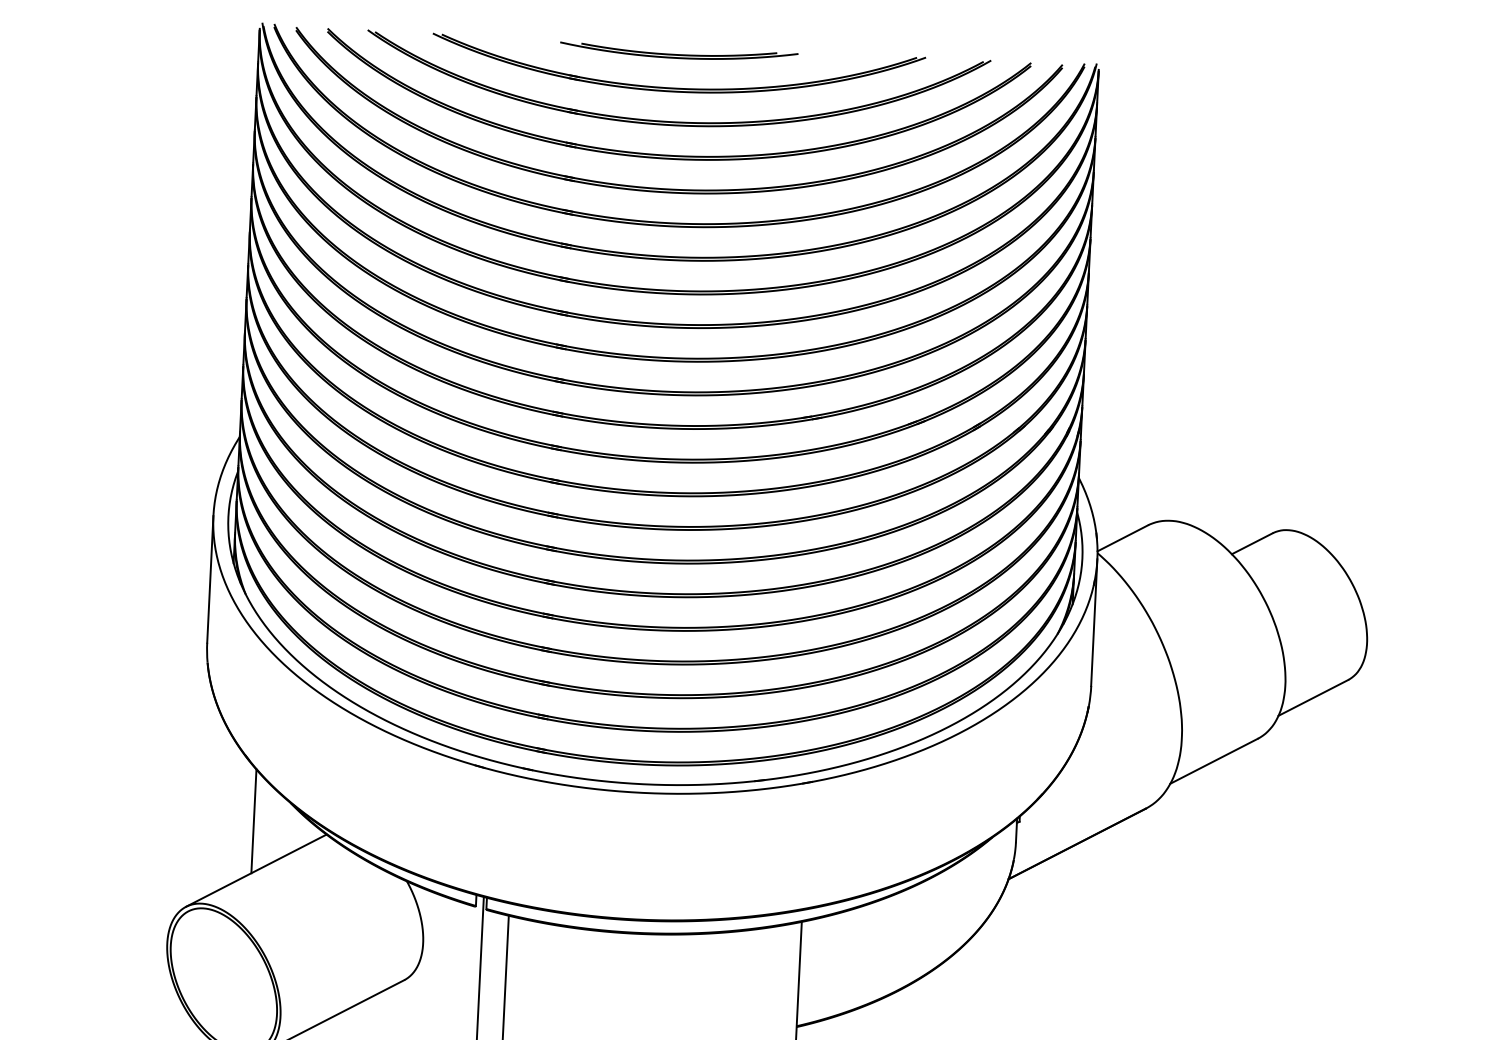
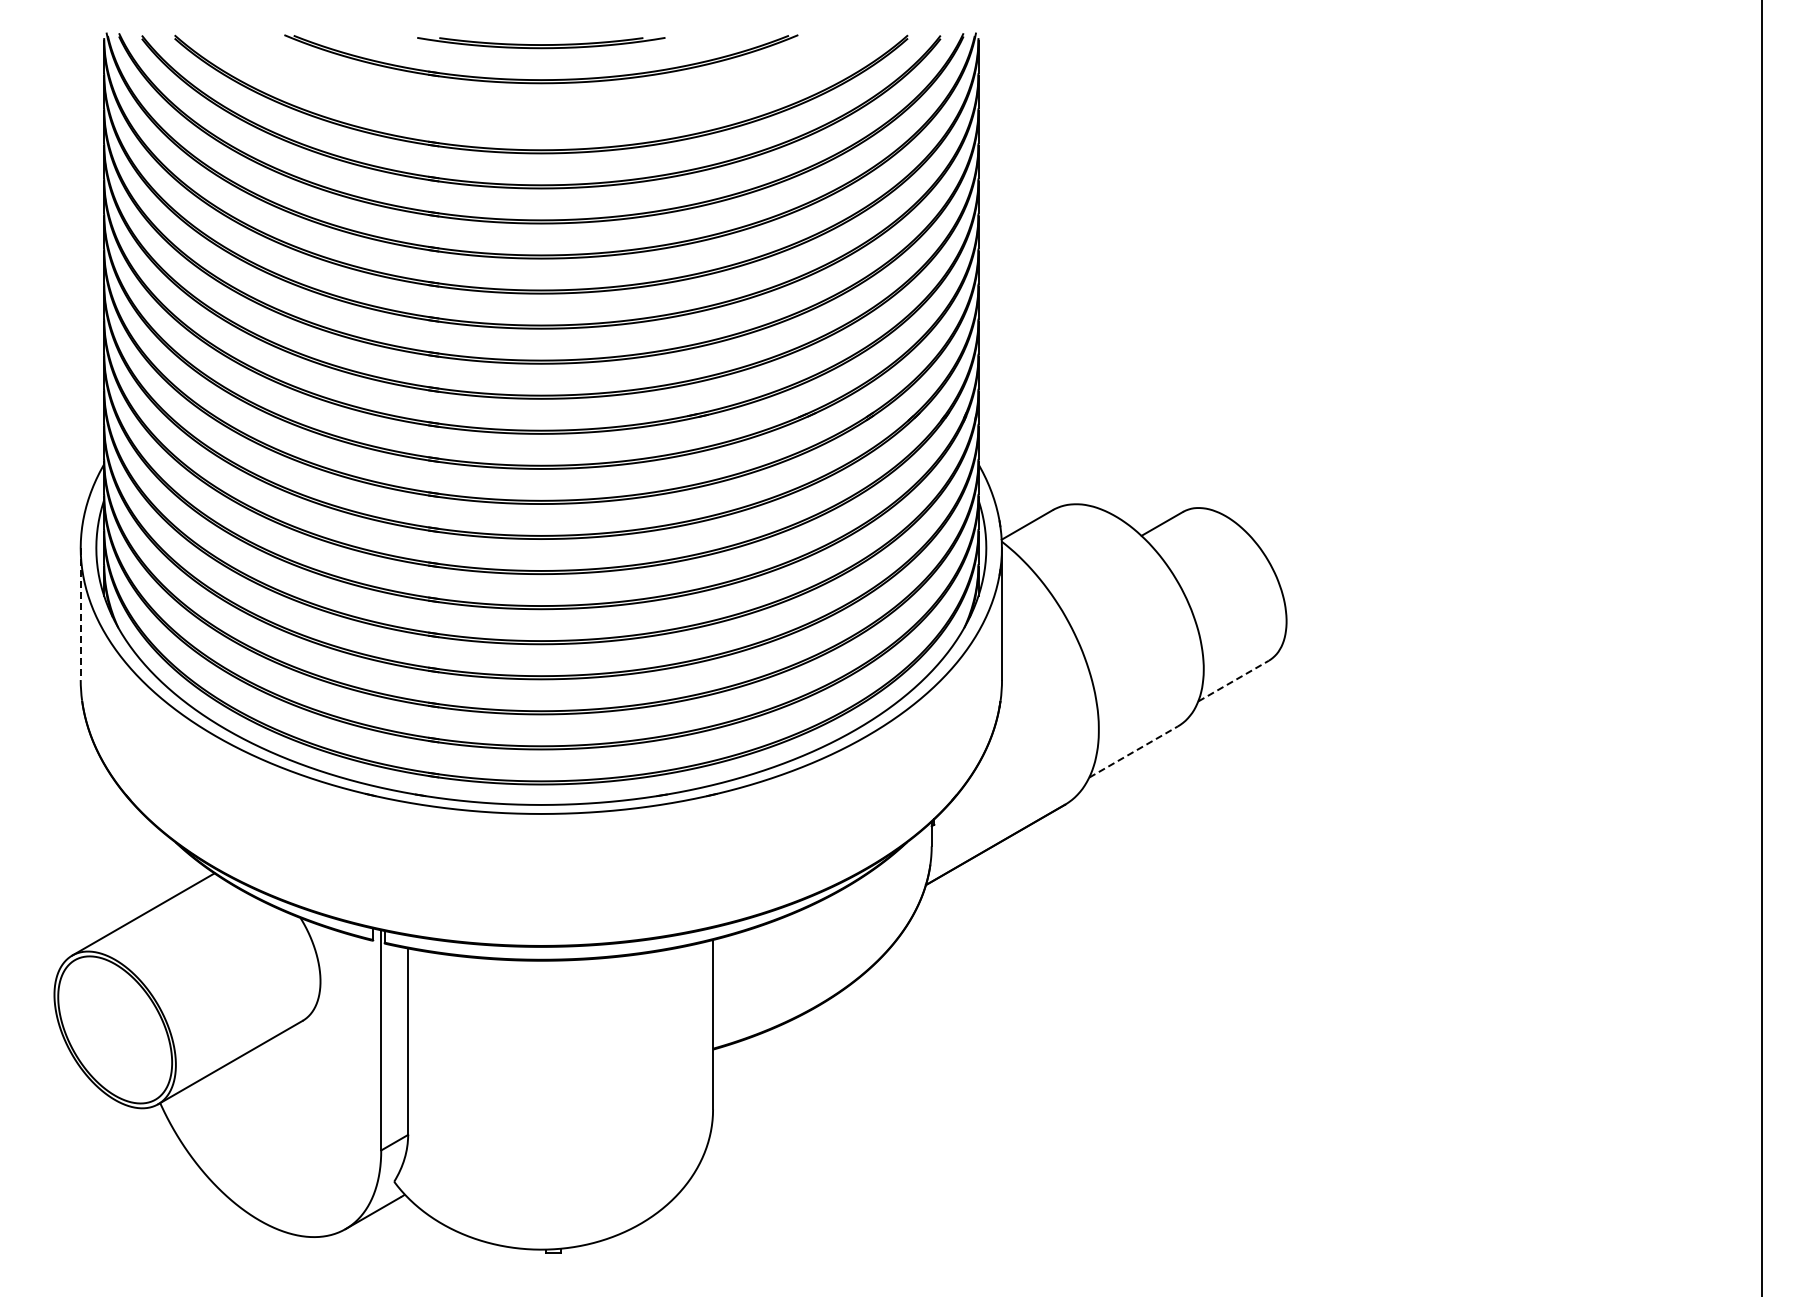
part: (675, 121) -> (541, 114), removed
line: (210, 579) -> (80, 614), solid -> dashed
line: (1313, 698) -> (1233, 681), solid -> dashed
line: (1215, 760) -> (1134, 751), solid -> dashed
line: (254, 821) -> (138, 863), removed

